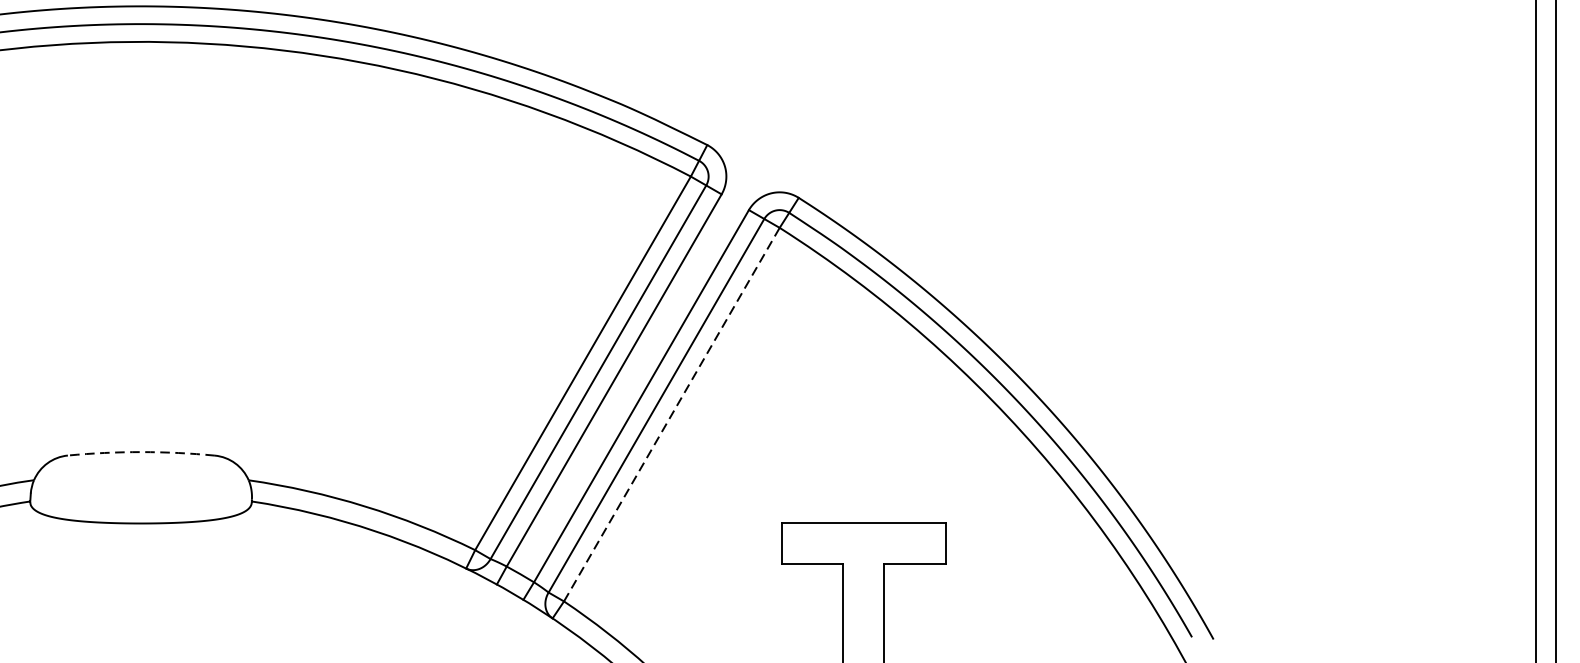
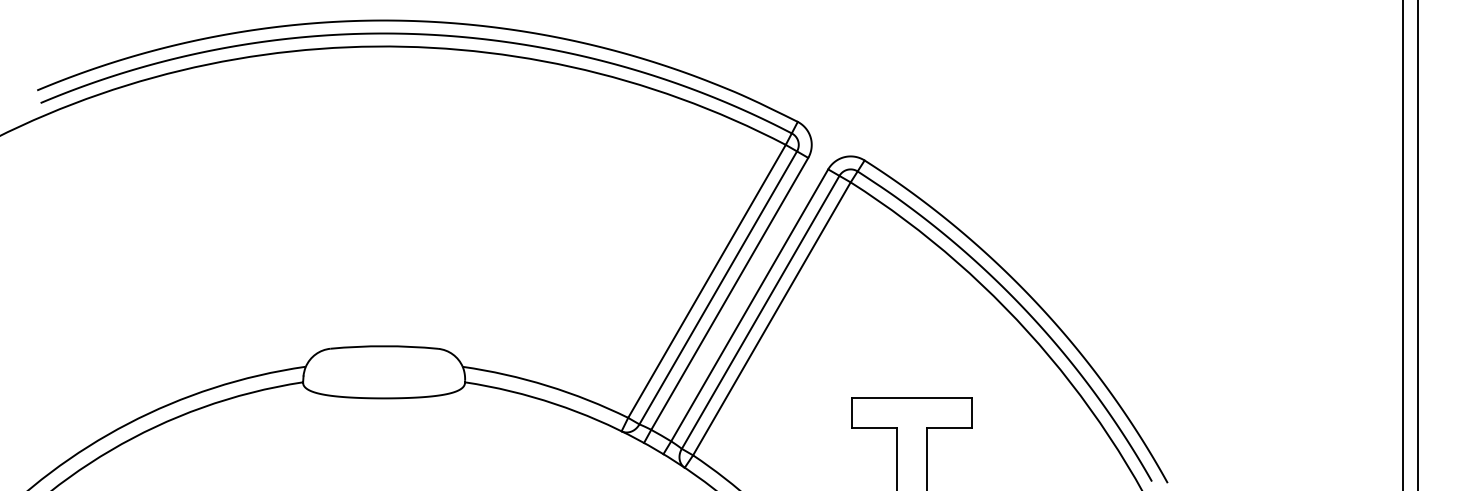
line: (671, 414) -> (771, 318), dashed -> solid
arc: (141, 452) -> (384, 346), dashed -> solid

